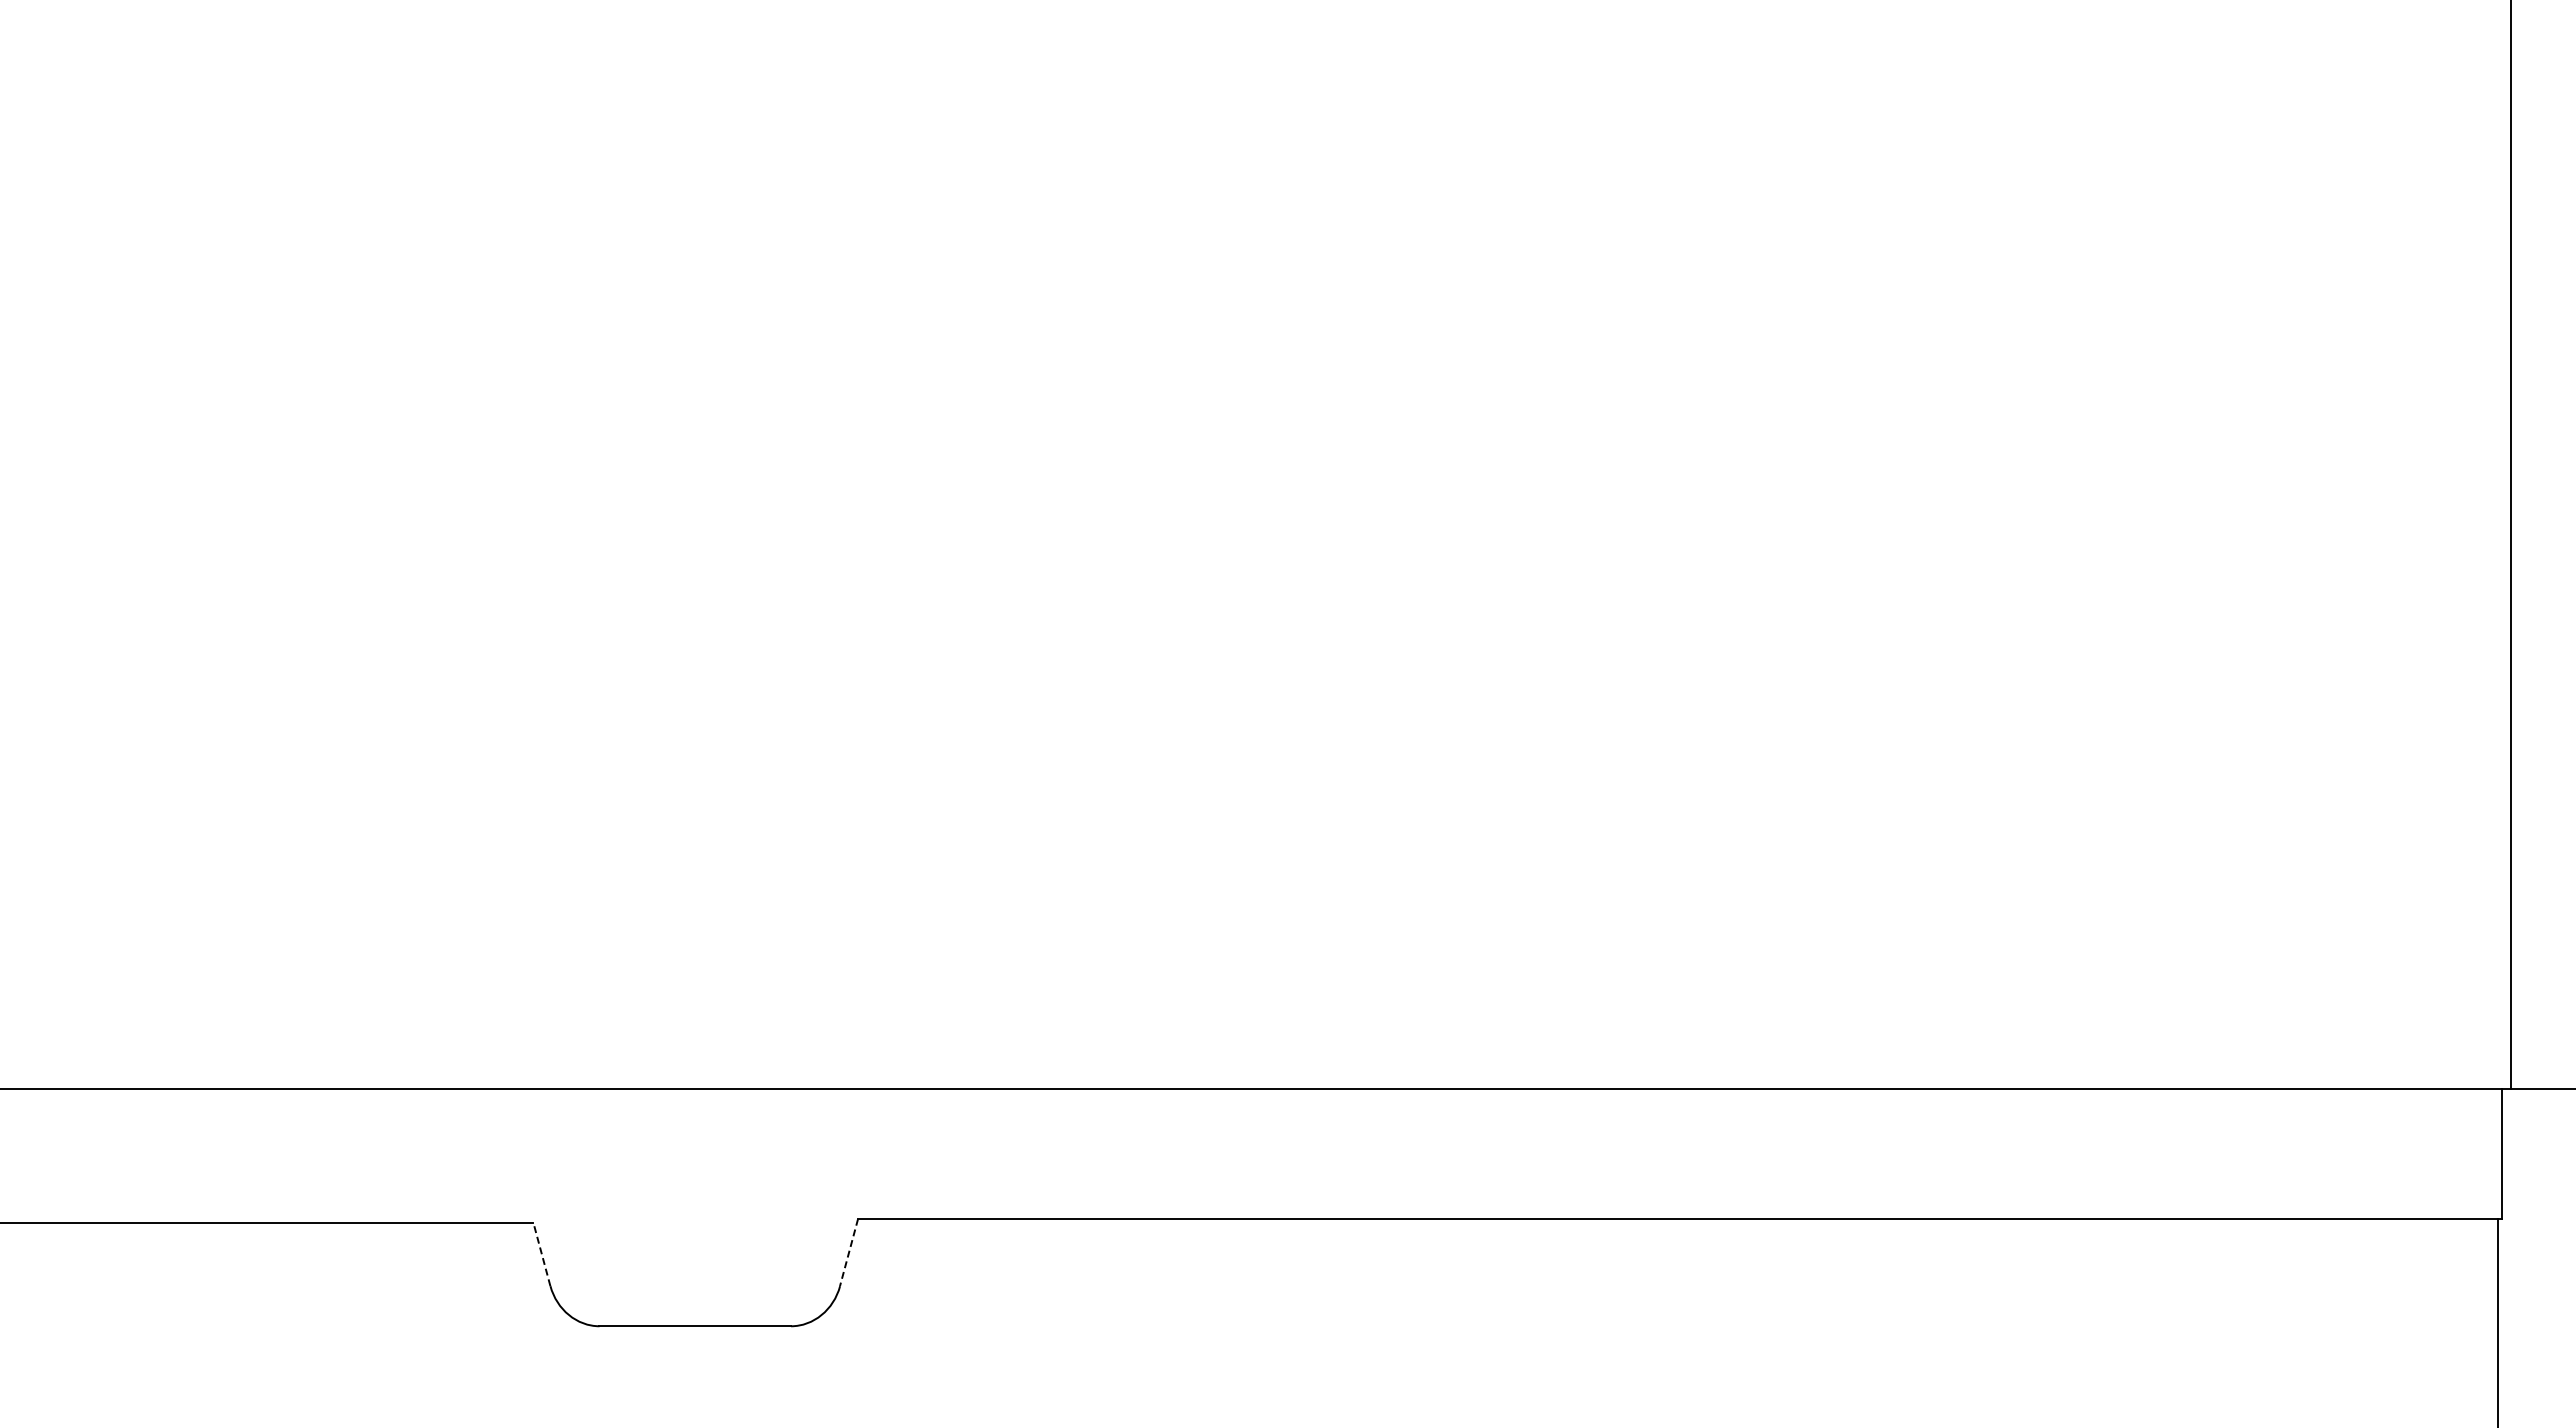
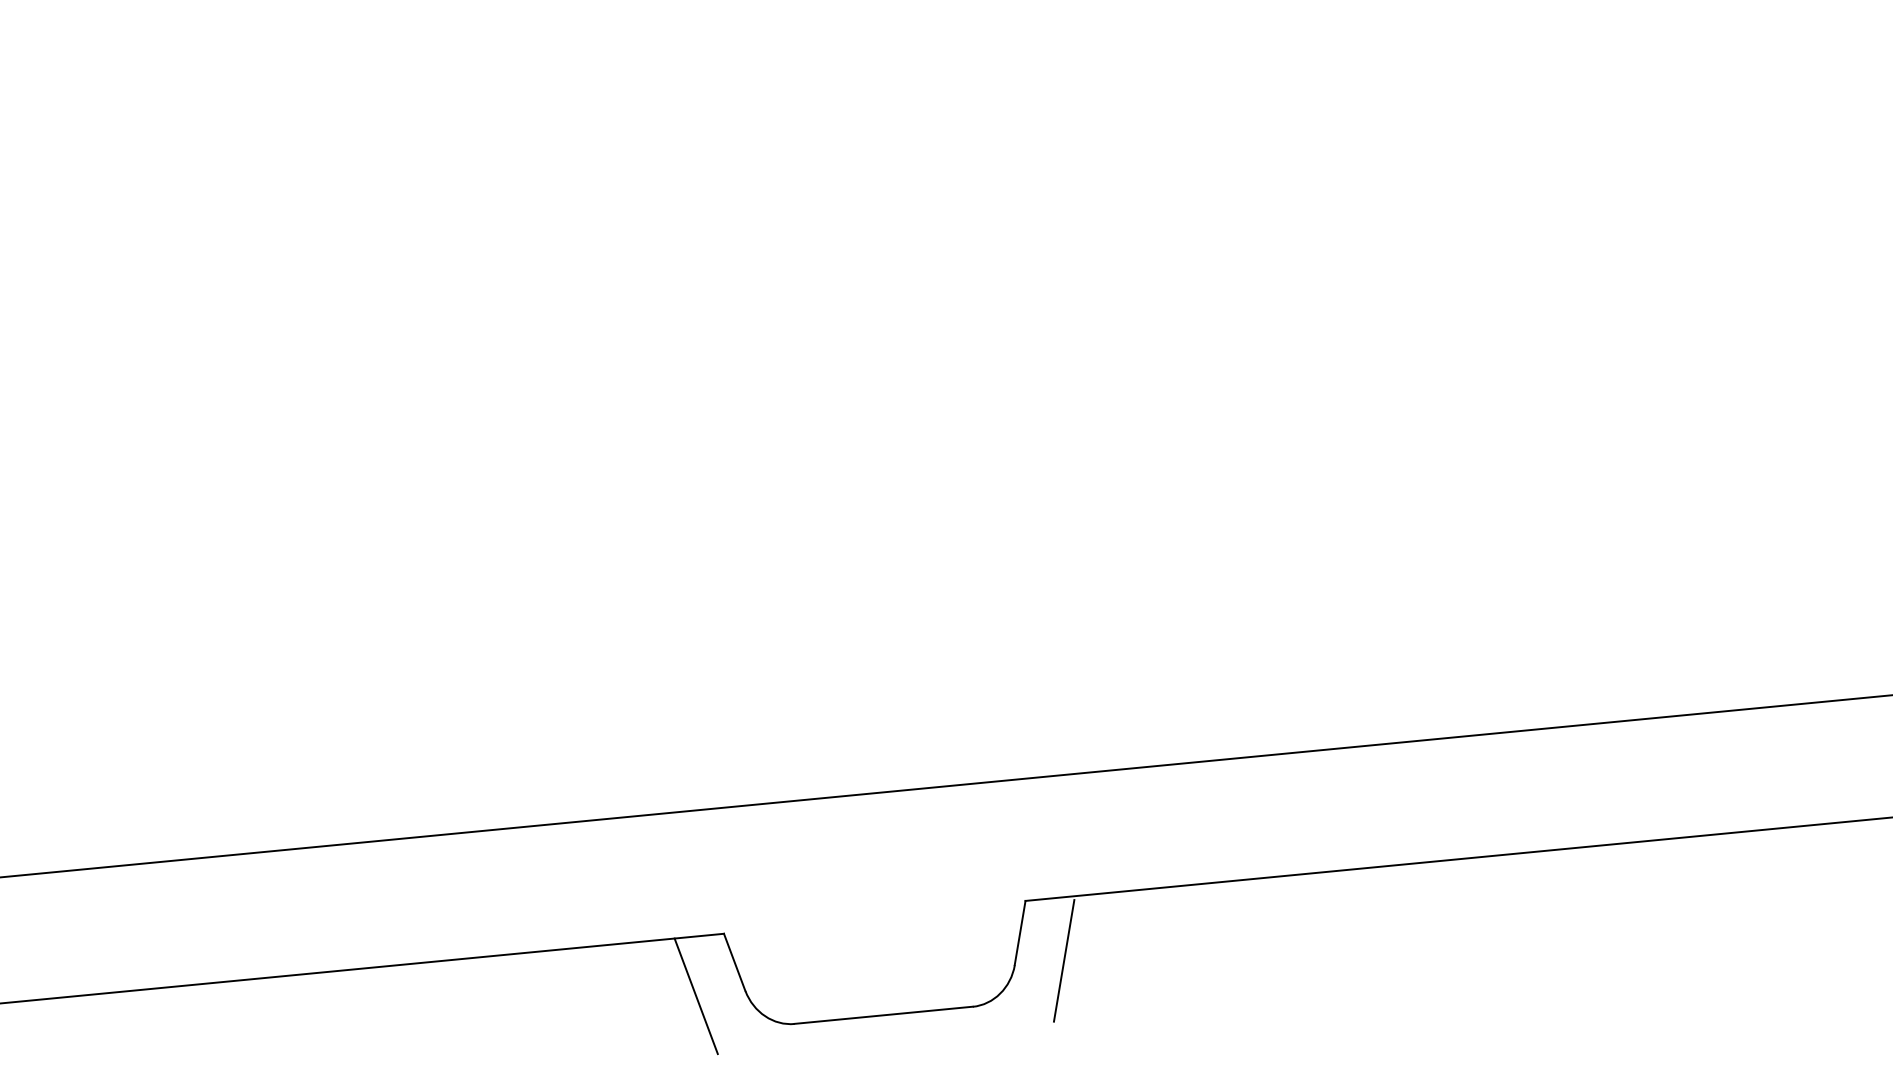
line: (849, 1252) -> (1020, 932), dashed -> solid
line: (541, 1254) -> (734, 962), dashed -> solid
line: (497, 1286) -> (696, 996), added
line: (893, 1286) -> (1064, 960), added

